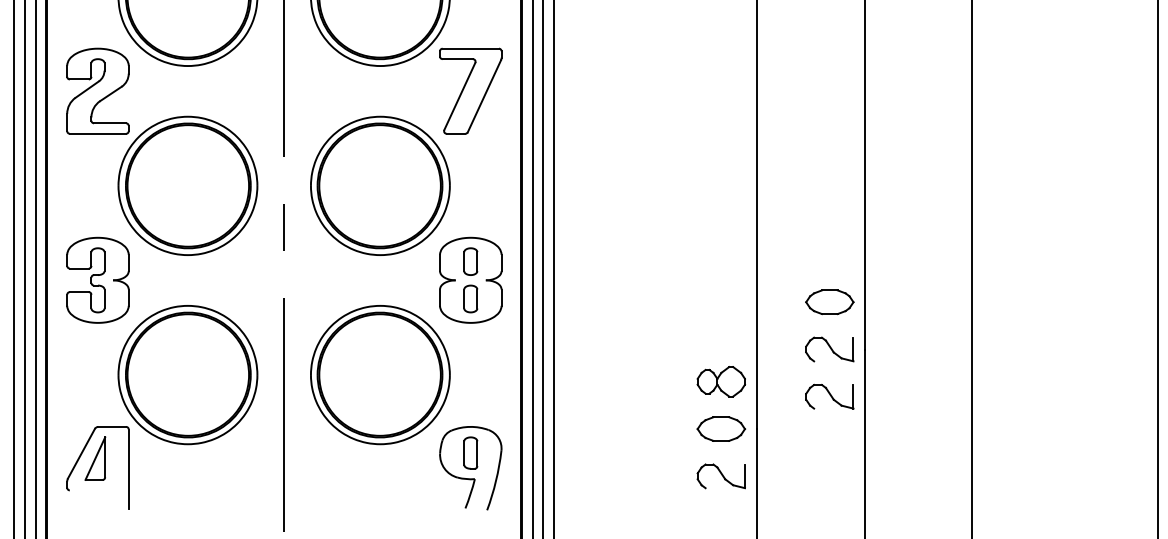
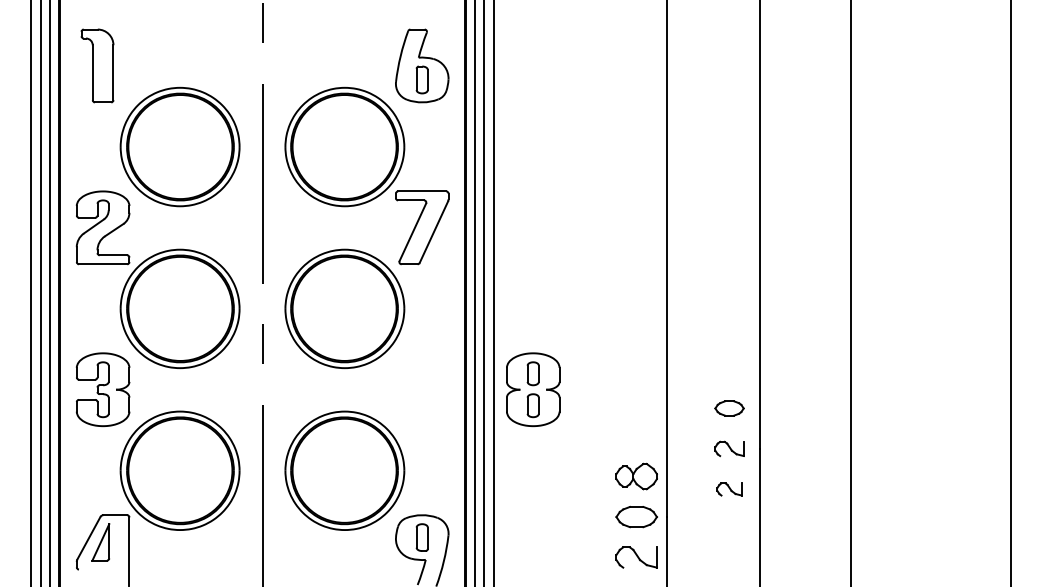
part: (471, 280) -> (533, 389), moved
part: (829, 302) -> (729, 408), size x0.7
part: (829, 348) -> (729, 448), size x0.7
part: (829, 396) -> (729, 489), size x0.6

